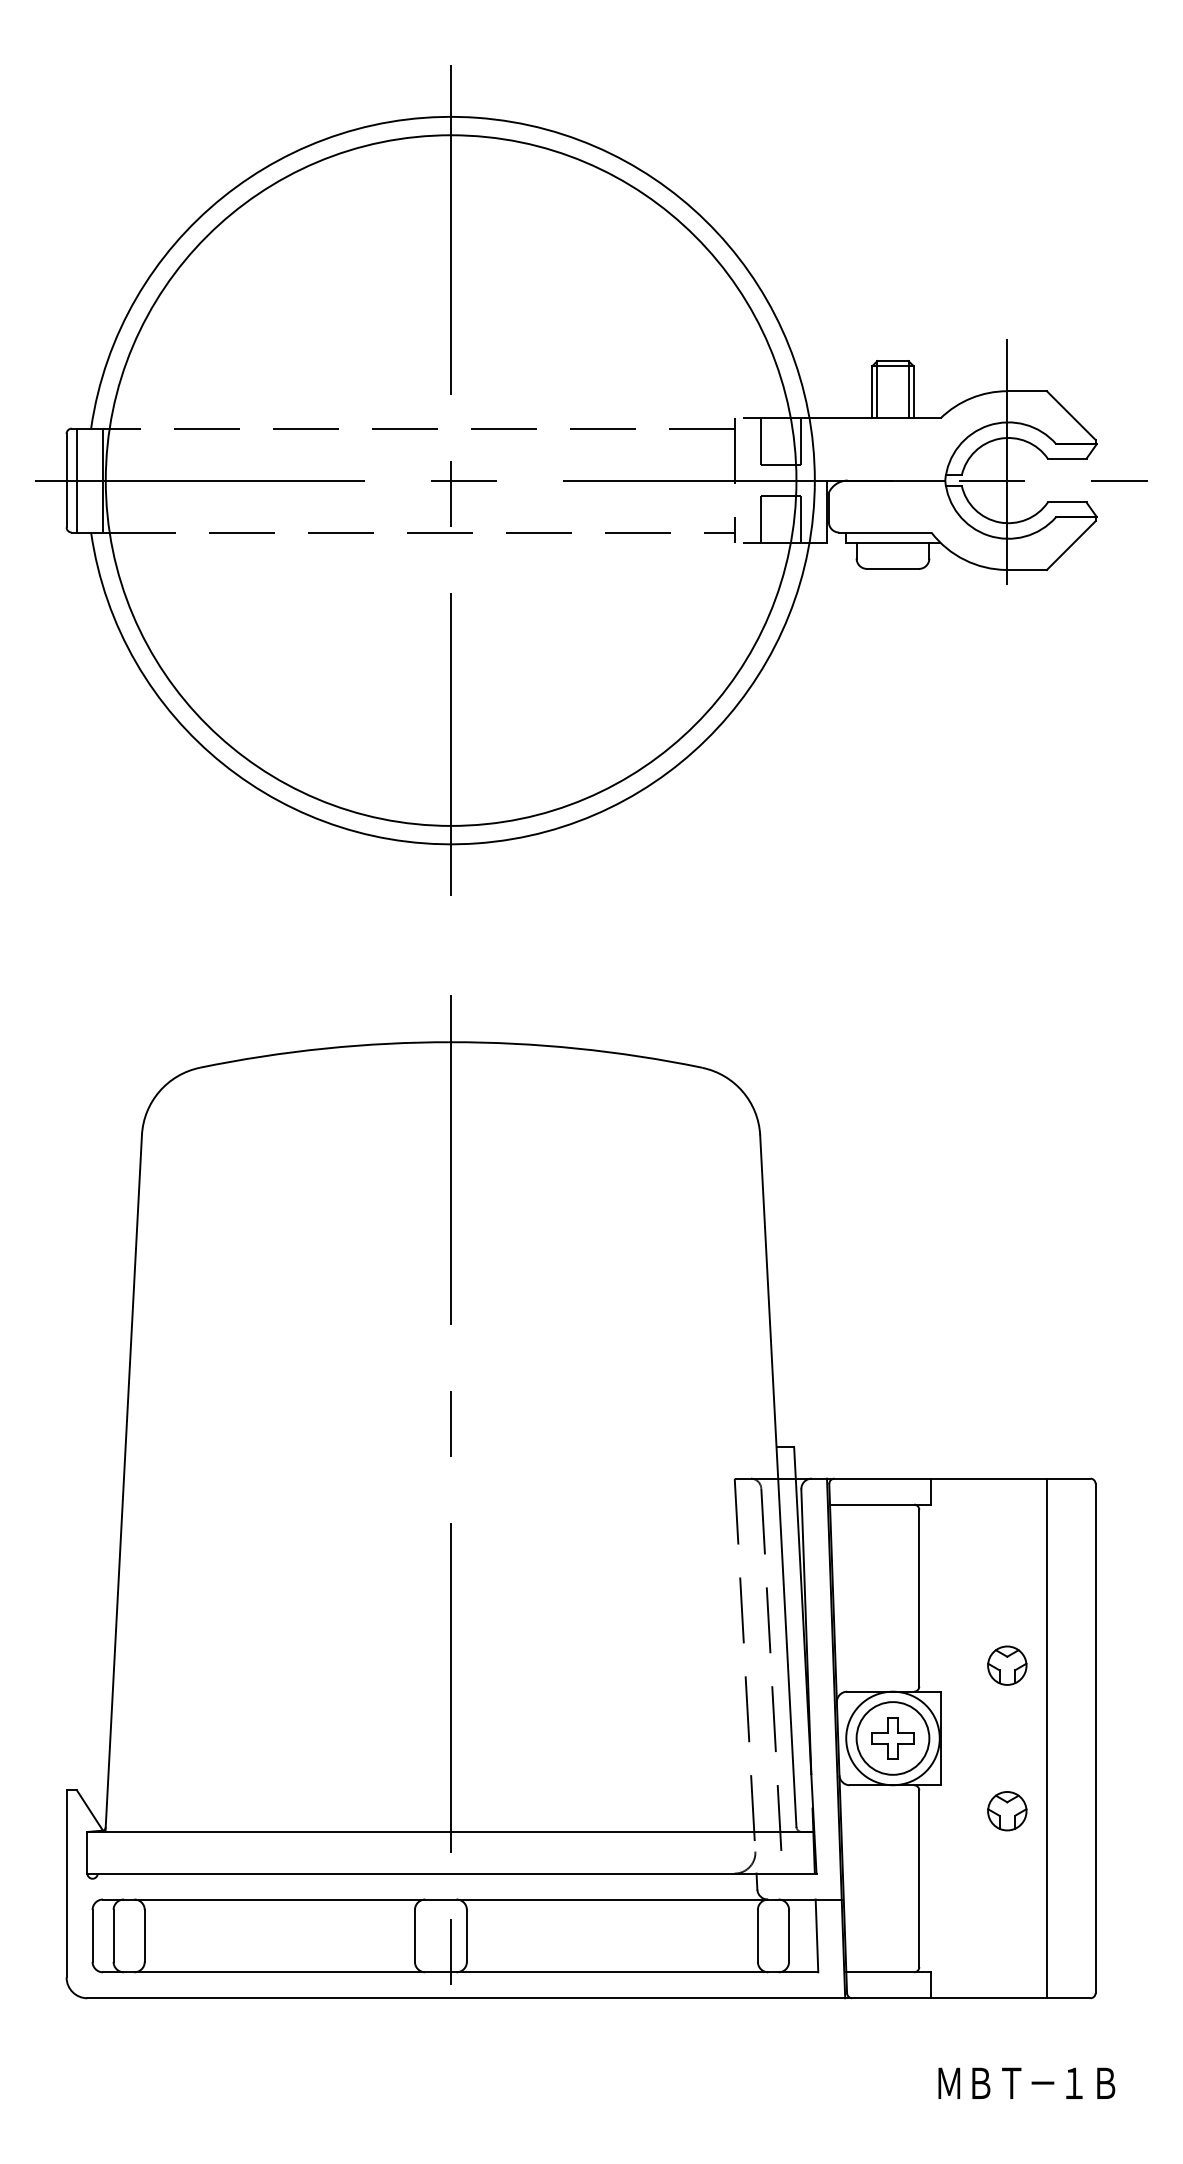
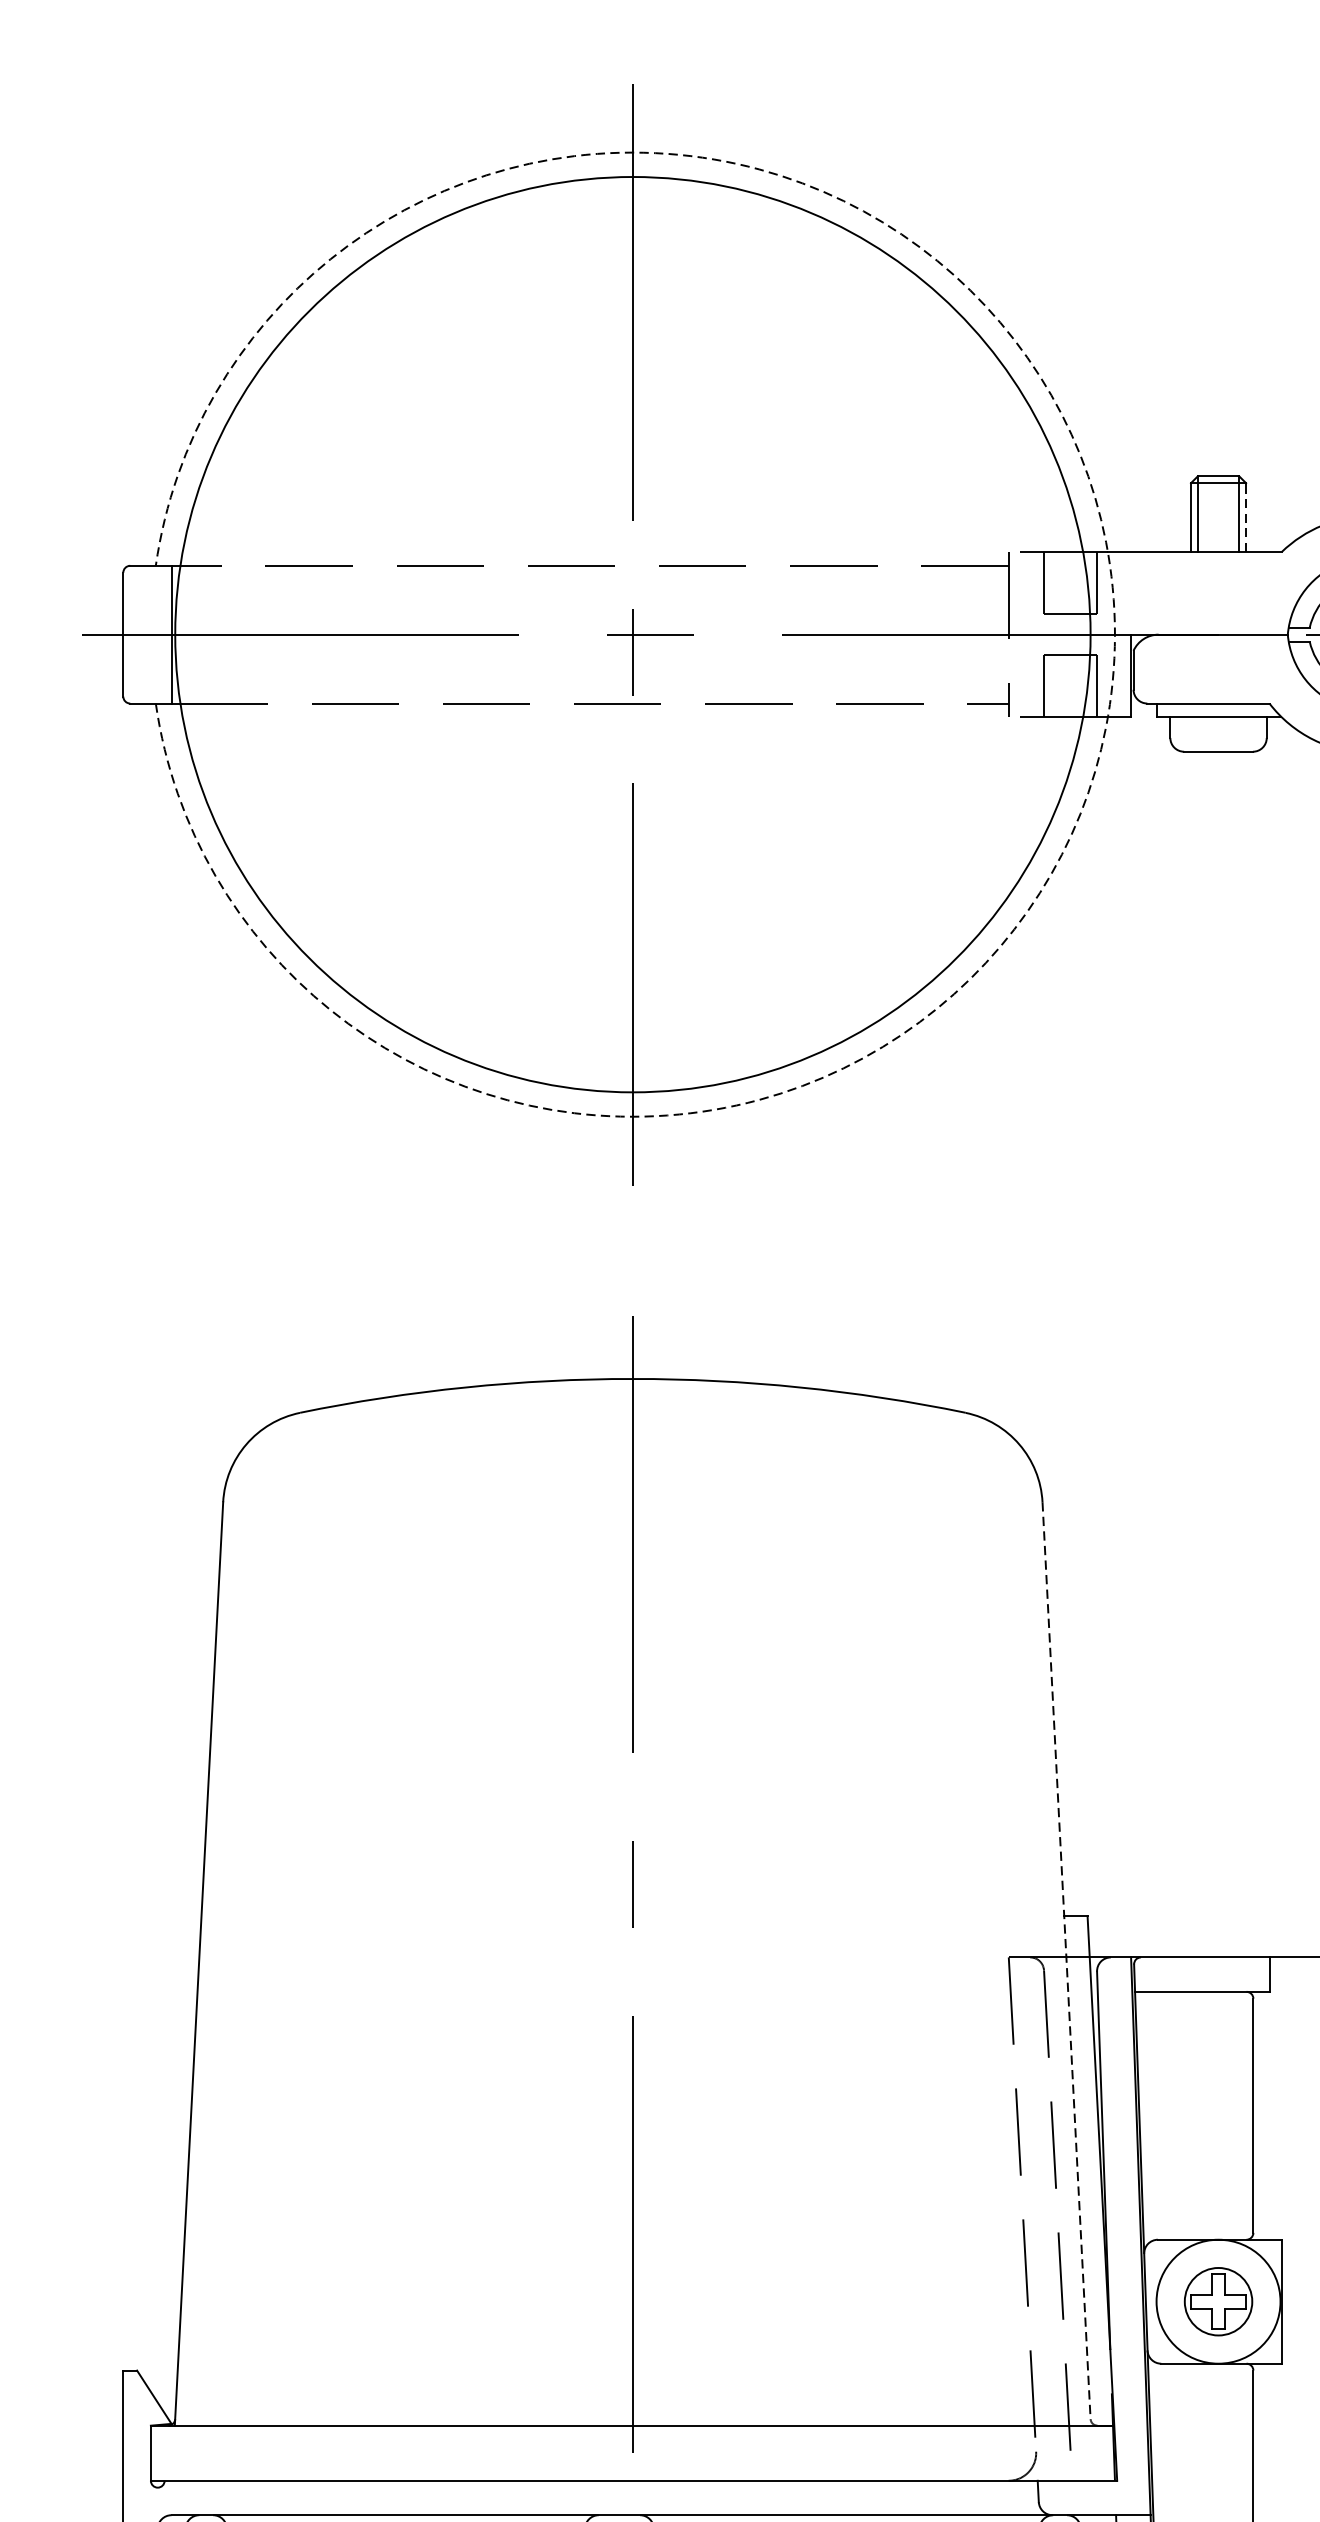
line: (913, 392) -> (1245, 517), solid -> dashed
line: (77, 480) -> (137, 634), removed
arc: (814, 480) -> (1114, 634), solid -> dashed
line: (778, 1481) -> (1066, 1961), solid -> dashed
circle: (892, 1738) -> (1217, 2301), size x0.7

